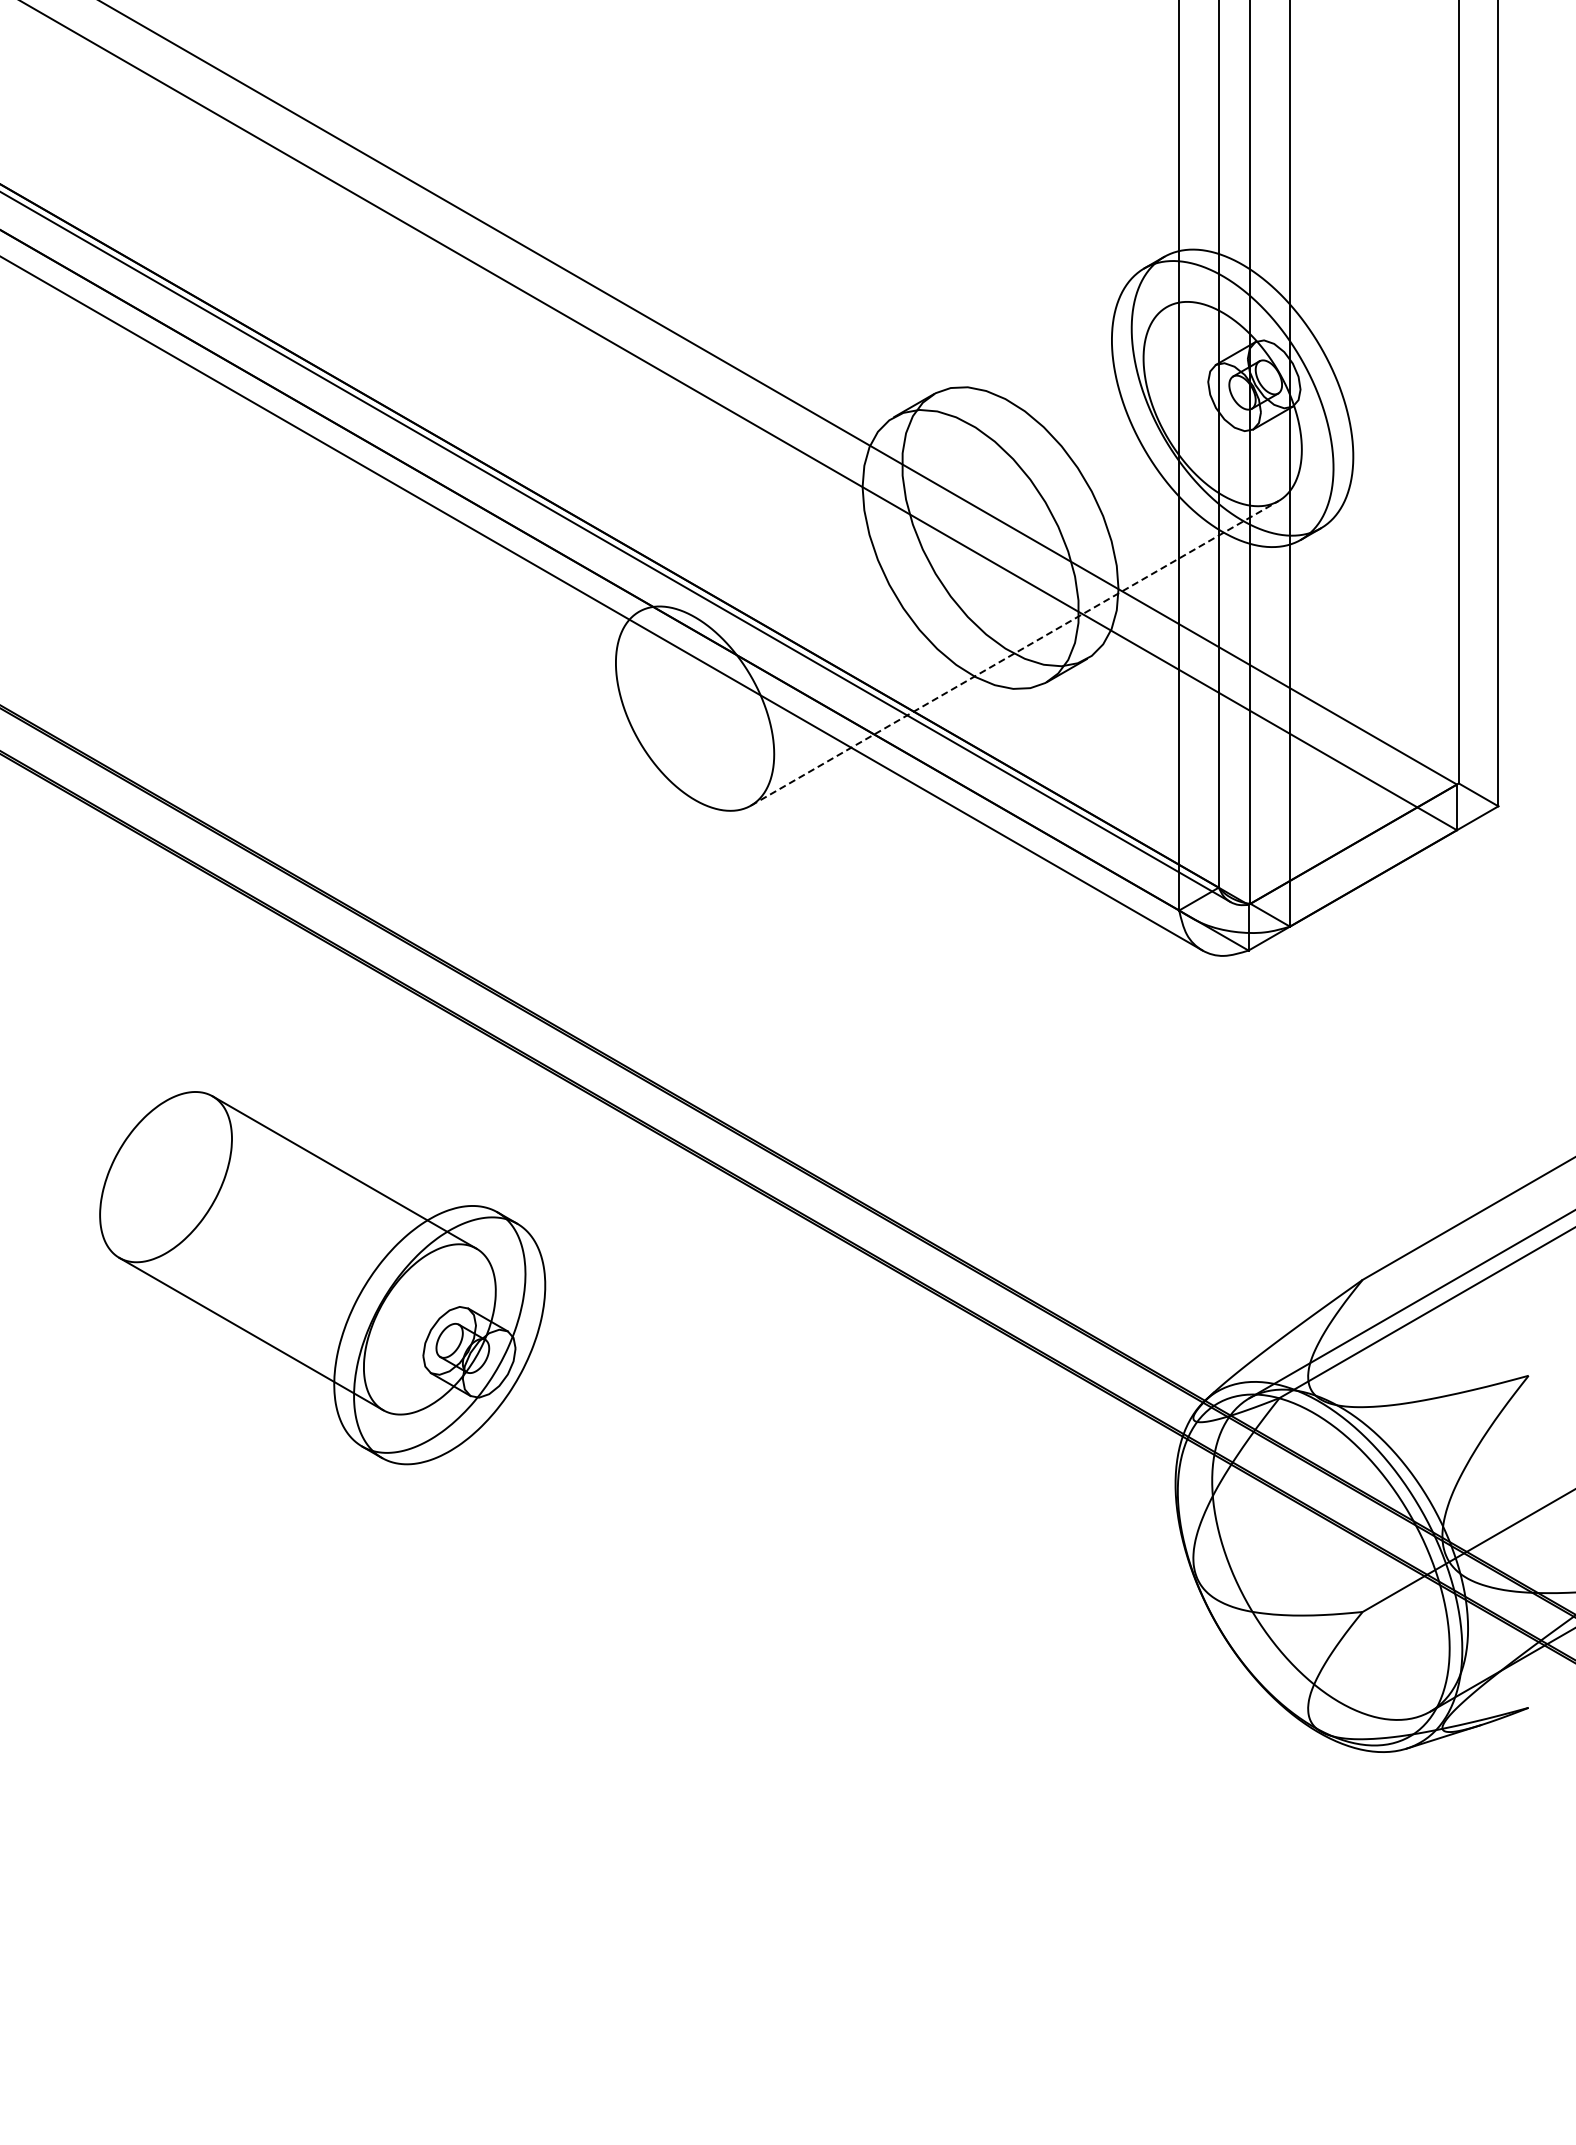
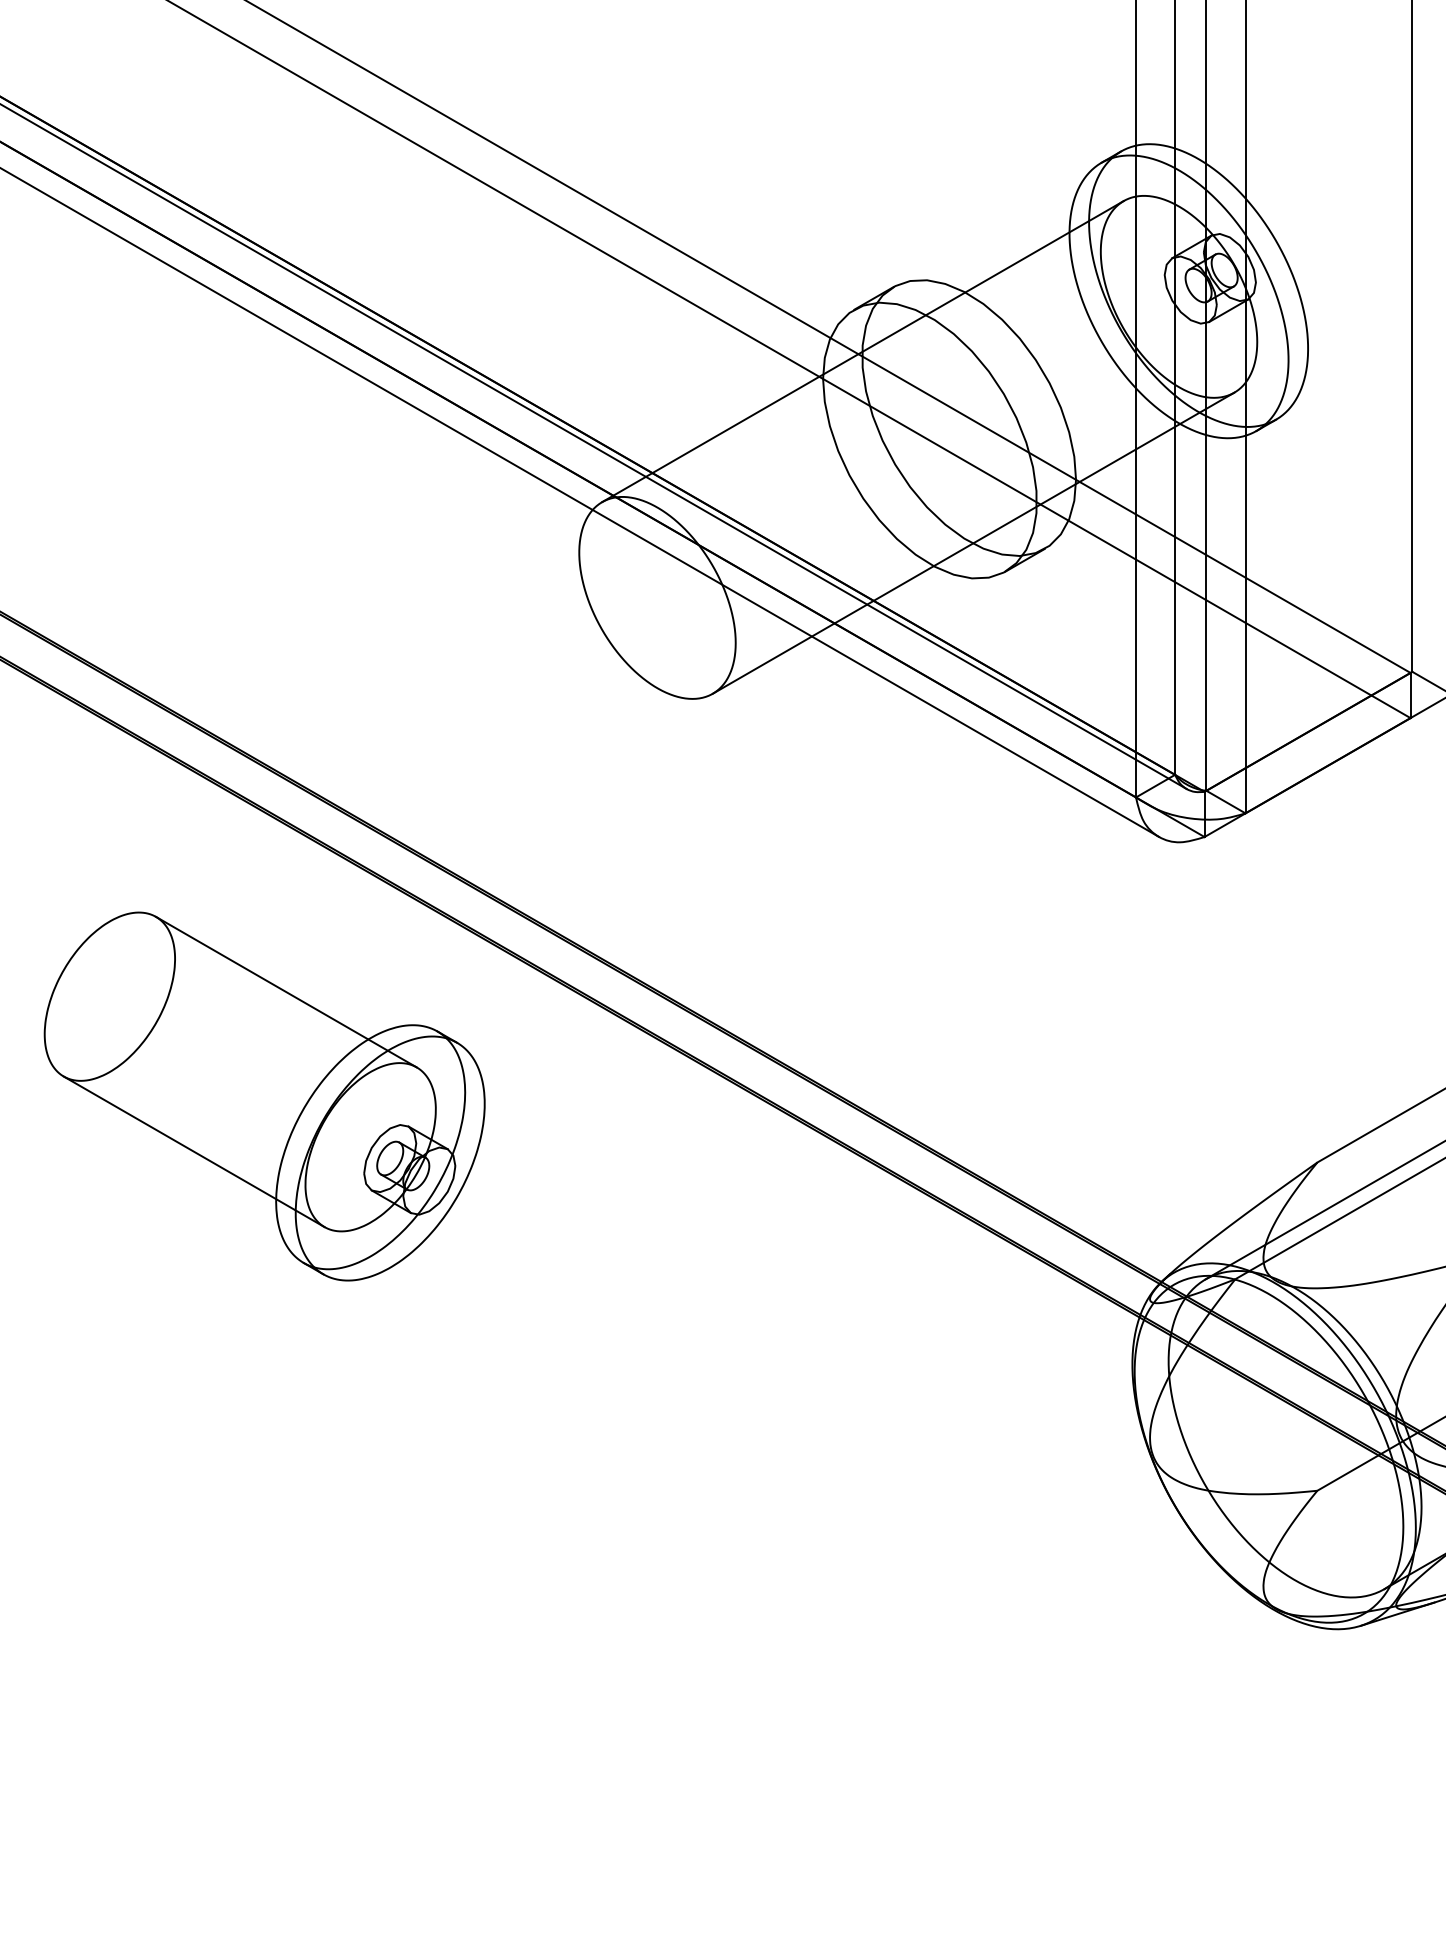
line: (902, 459) -> (862, 351), added
line: (1014, 653) -> (973, 543), dashed -> solid
part: (322, 1278) -> (264, 1096), moved

